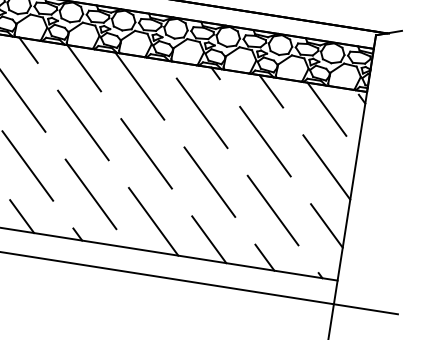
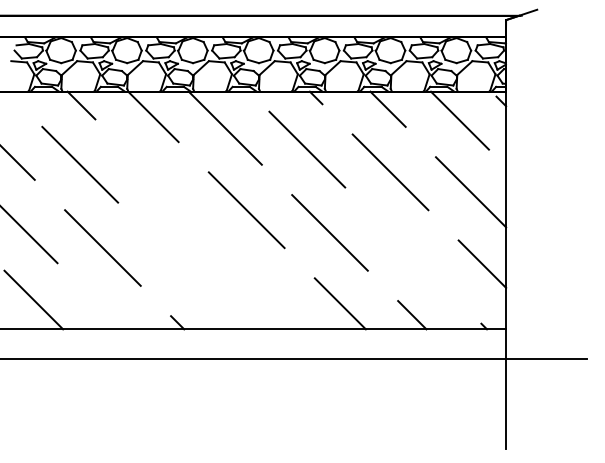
line: (83, 125) -> (163, 187), removed
line: (91, 194) -> (186, 270), removed
line: (273, 210) -> (413, 255), removed
line: (21, 216) -> (105, 311), removed
line: (153, 221) -> (268, 292), removed

